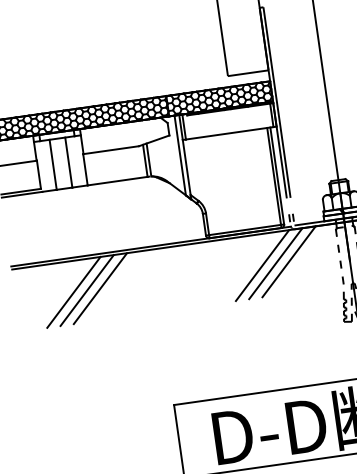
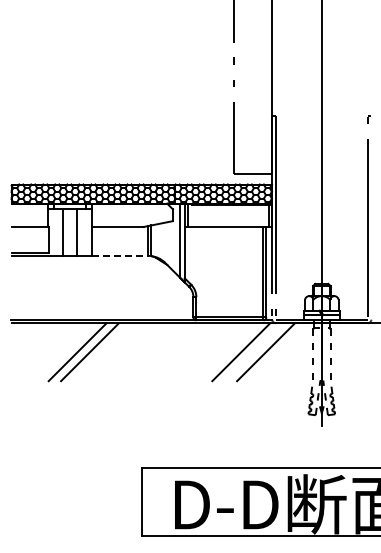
line: (117, 181) -> (119, 256), solid -> dashed
line: (275, 264) -> (253, 352), removed
line: (74, 292) -> (65, 352), removed

